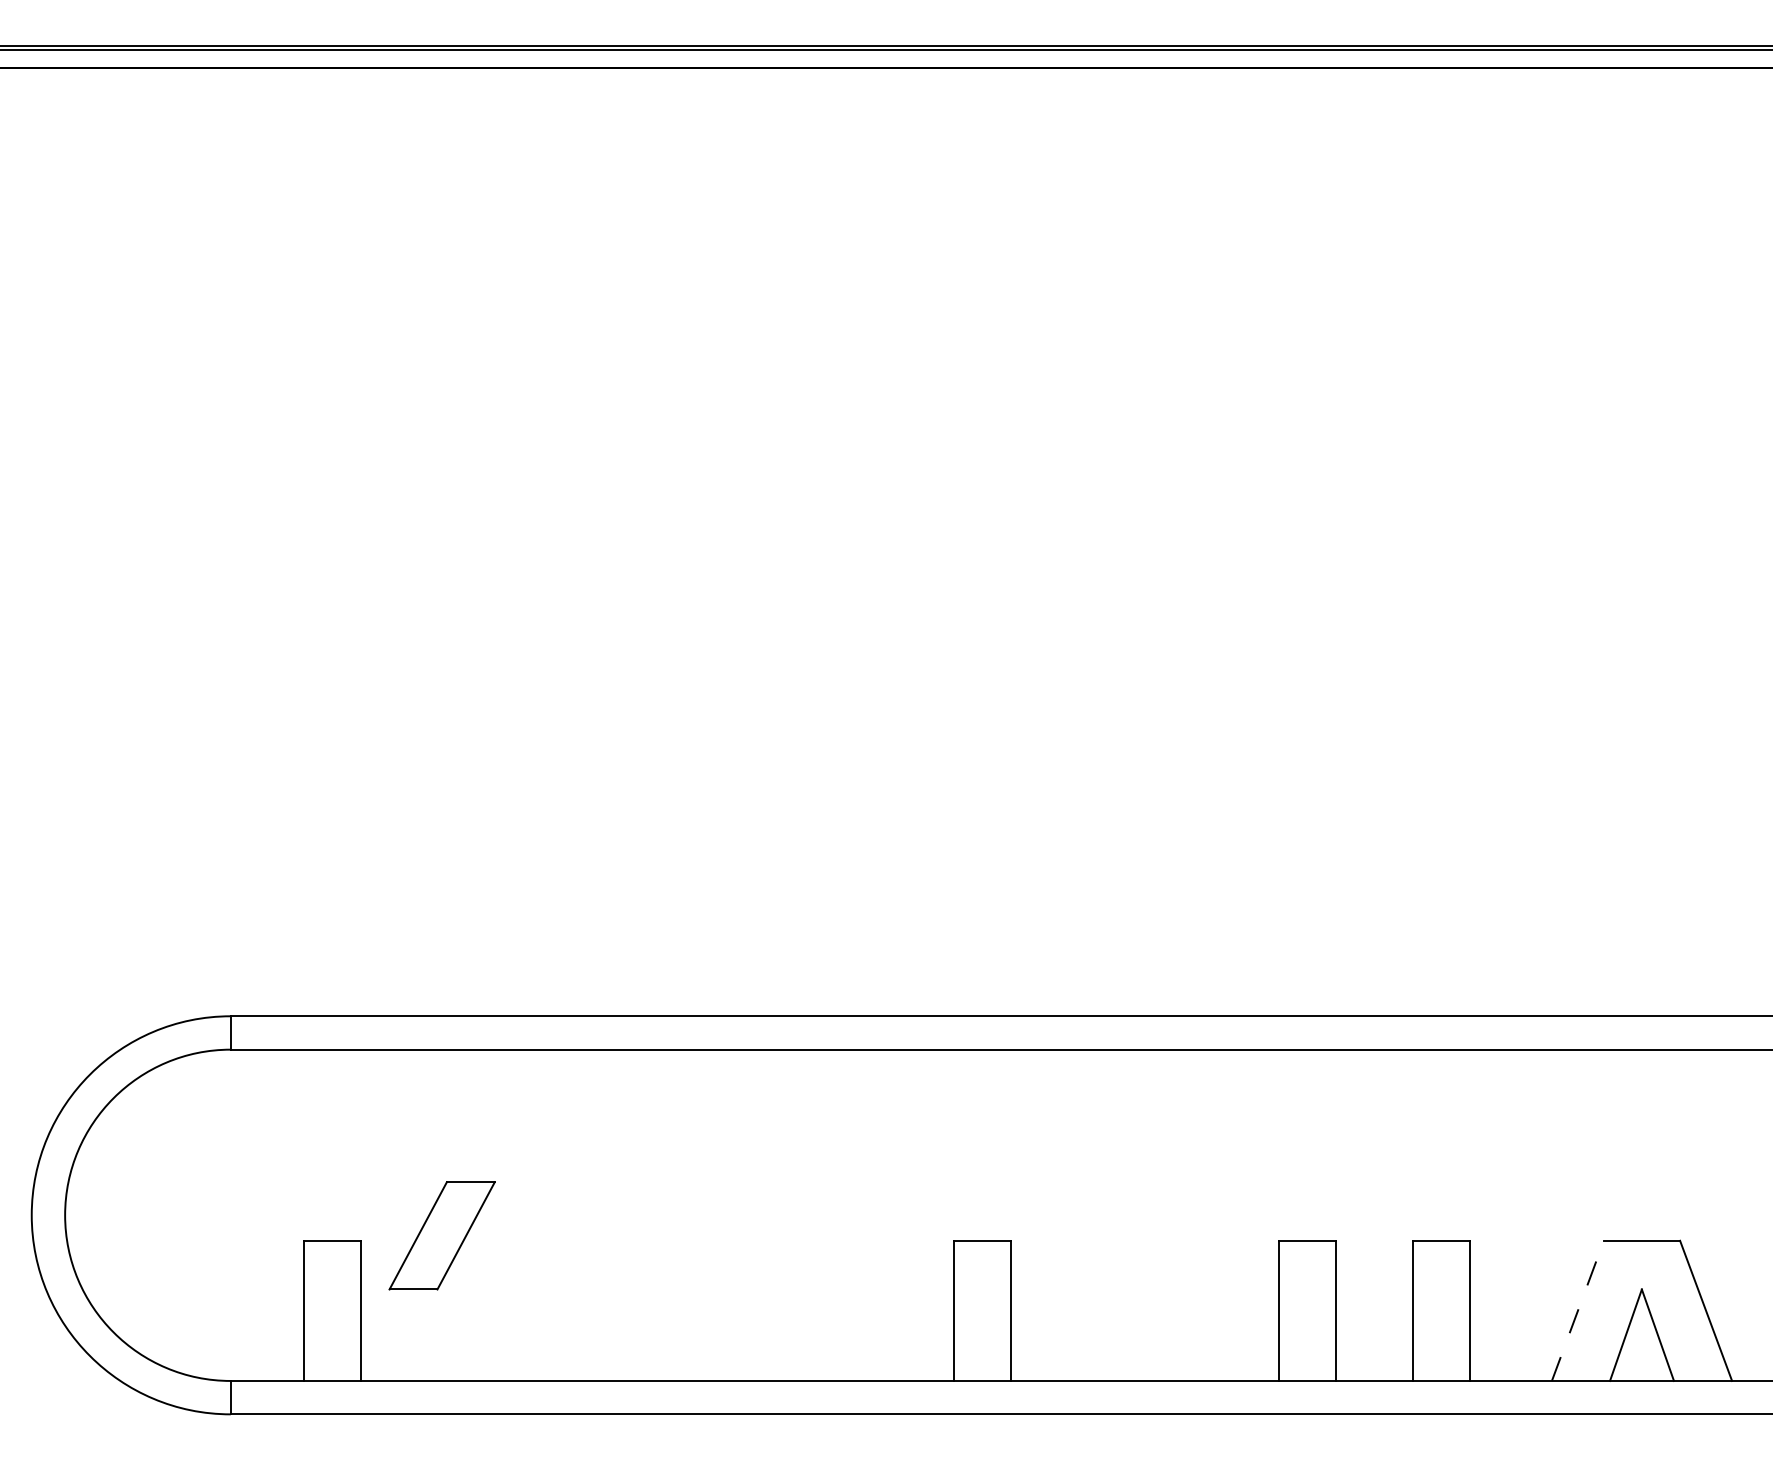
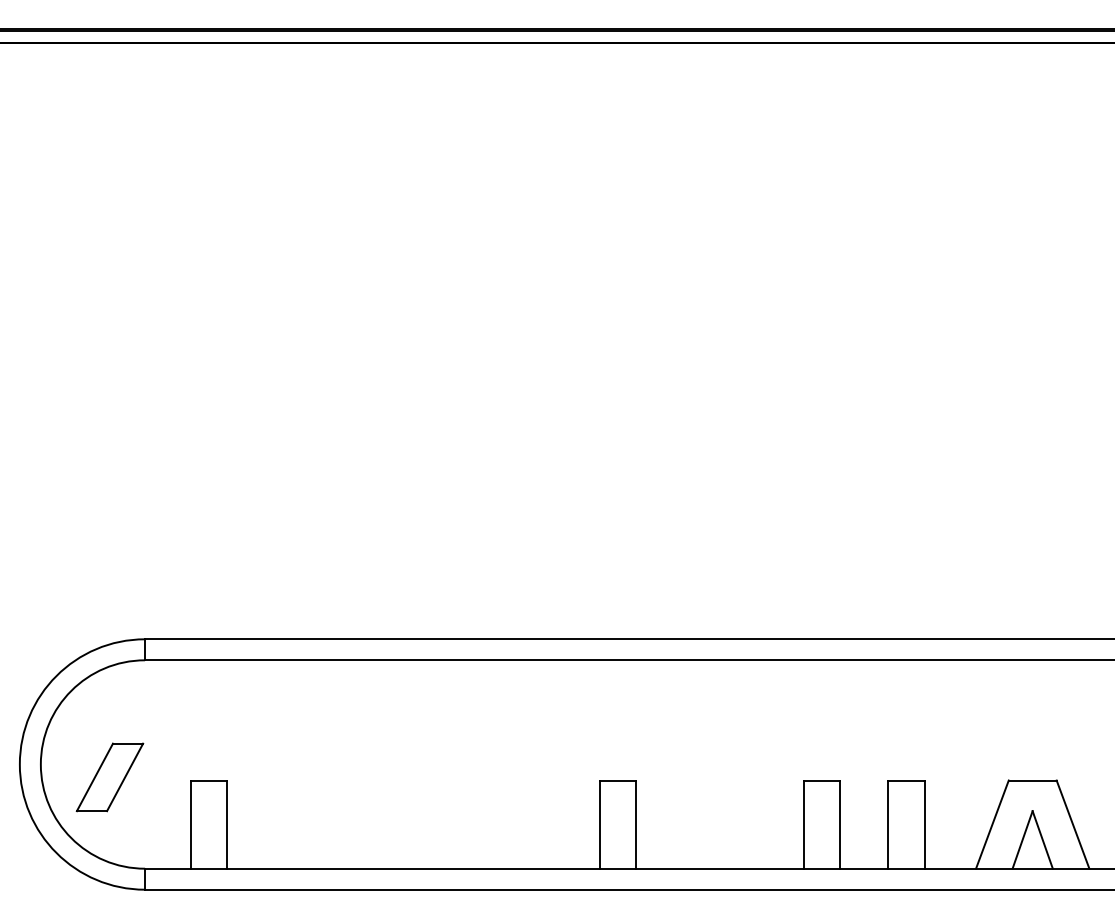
part: (441, 1235) -> (109, 777), moved
line: (1578, 1310) -> (992, 824), dashed -> solid

